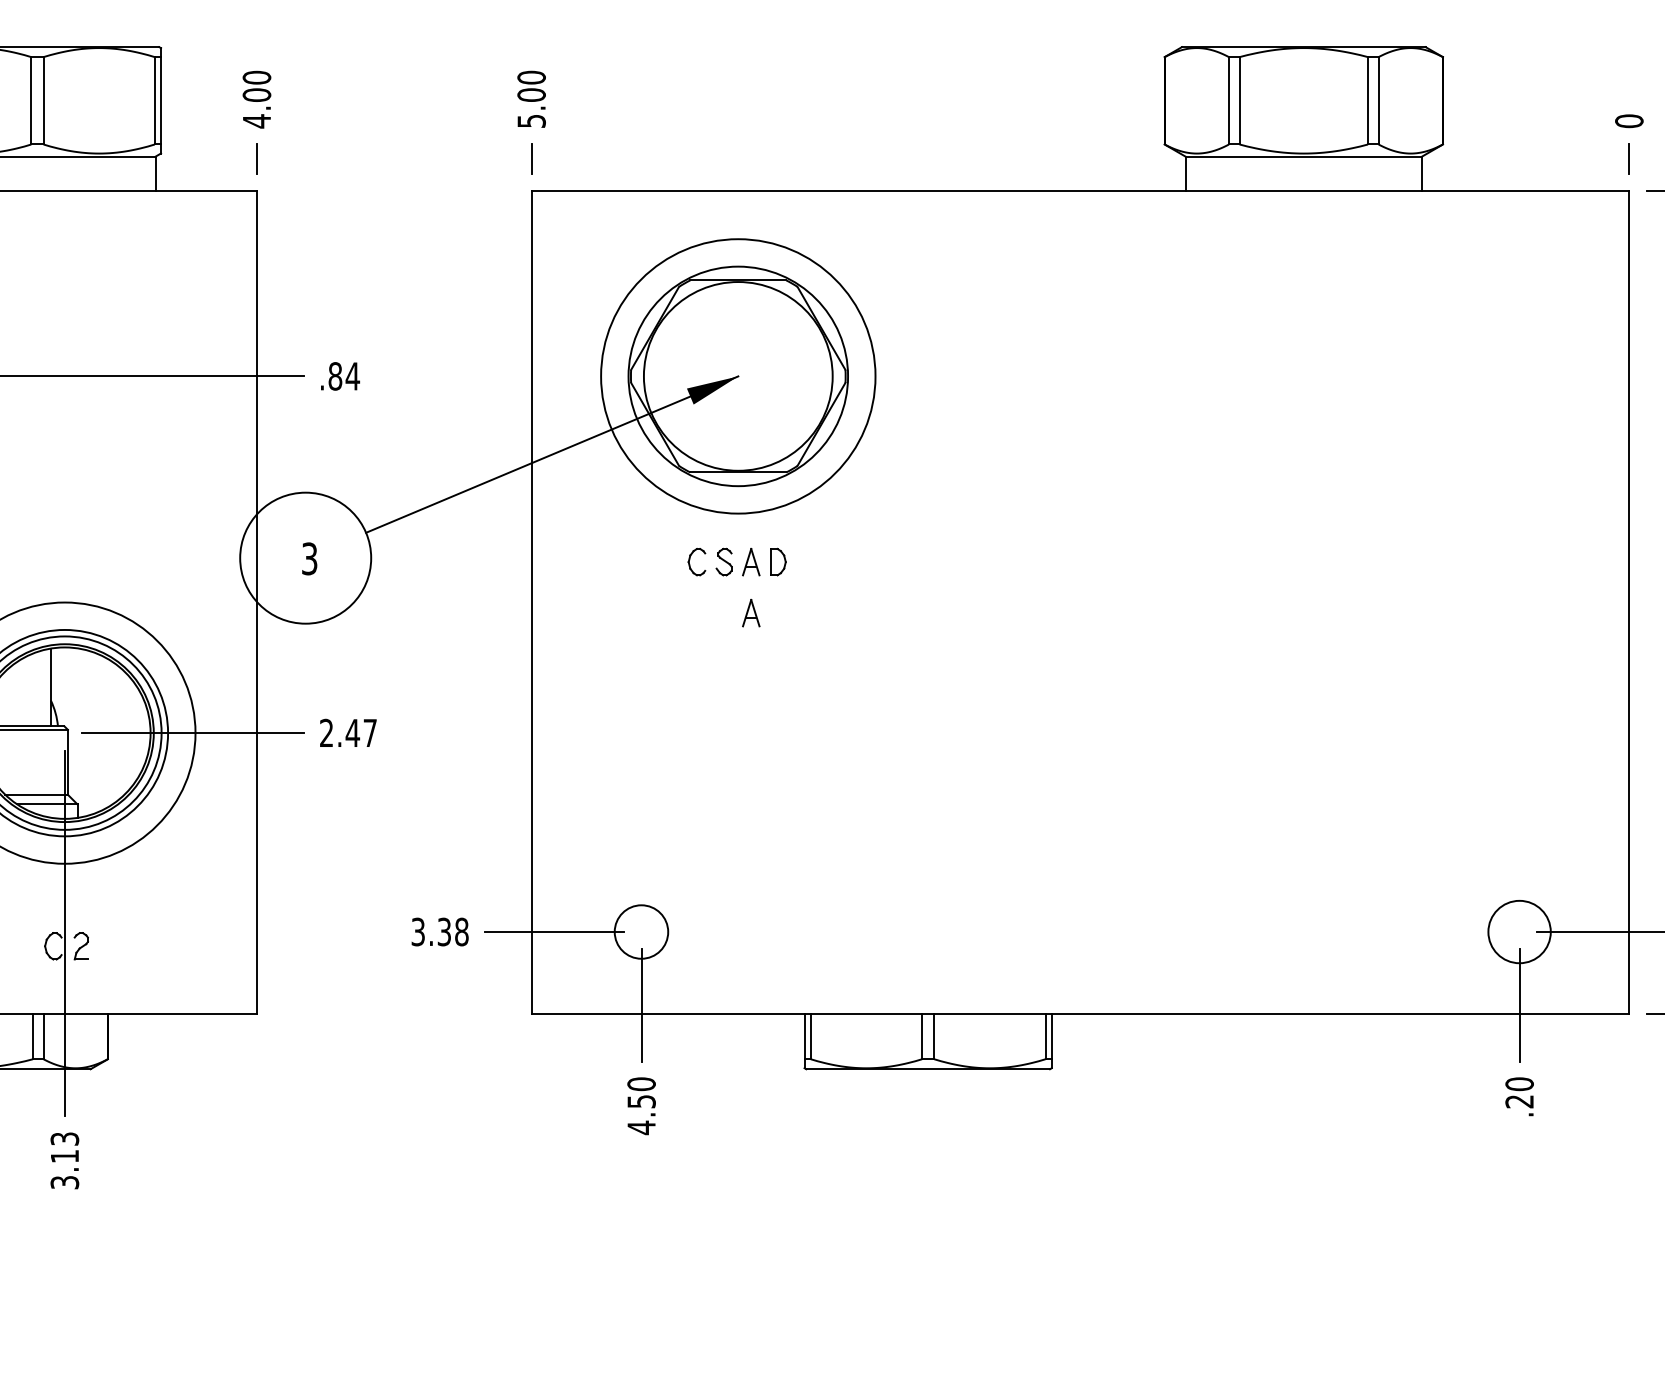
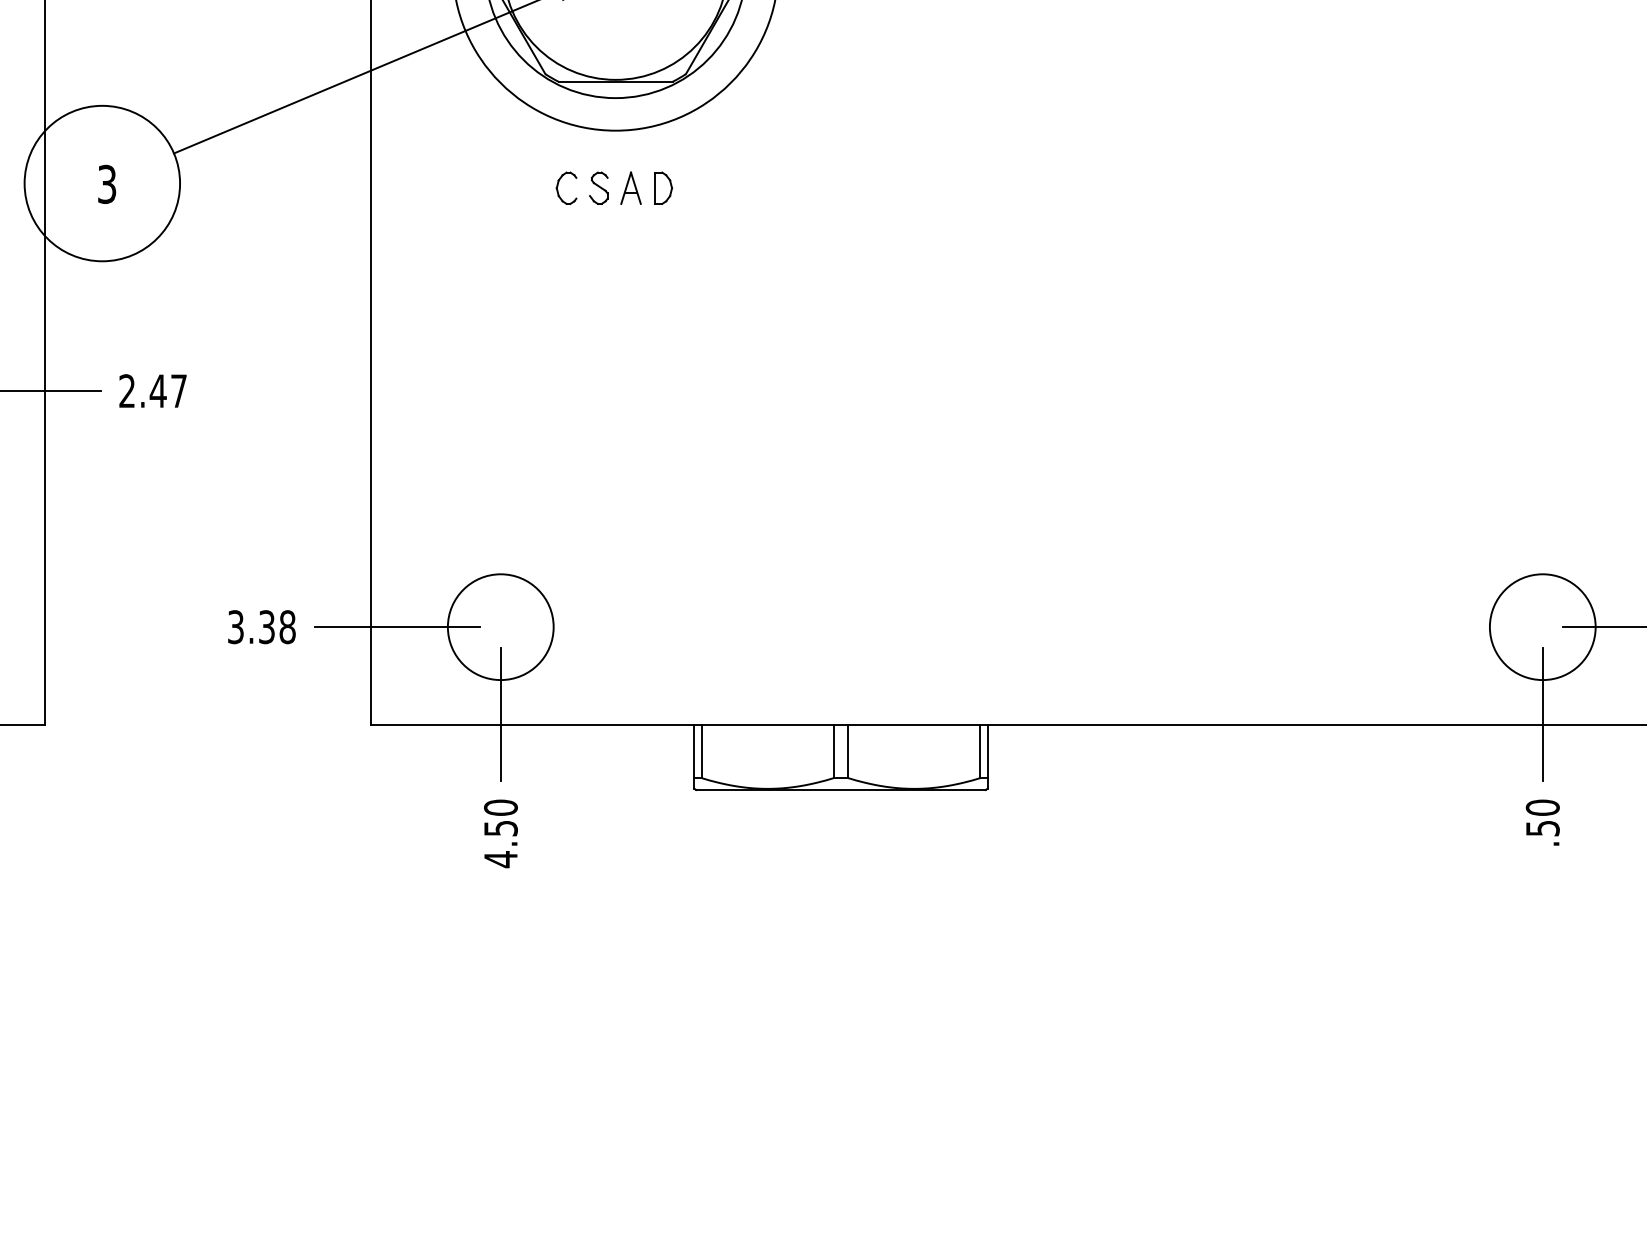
part: (751, 612) -> (631, 248), removed
circle: (641, 931) -> (500, 626), size x1.67
circle: (1519, 931) -> (1542, 626), size x1.43
text: (1519, 1101) -> (1542, 828), .20 -> .50

